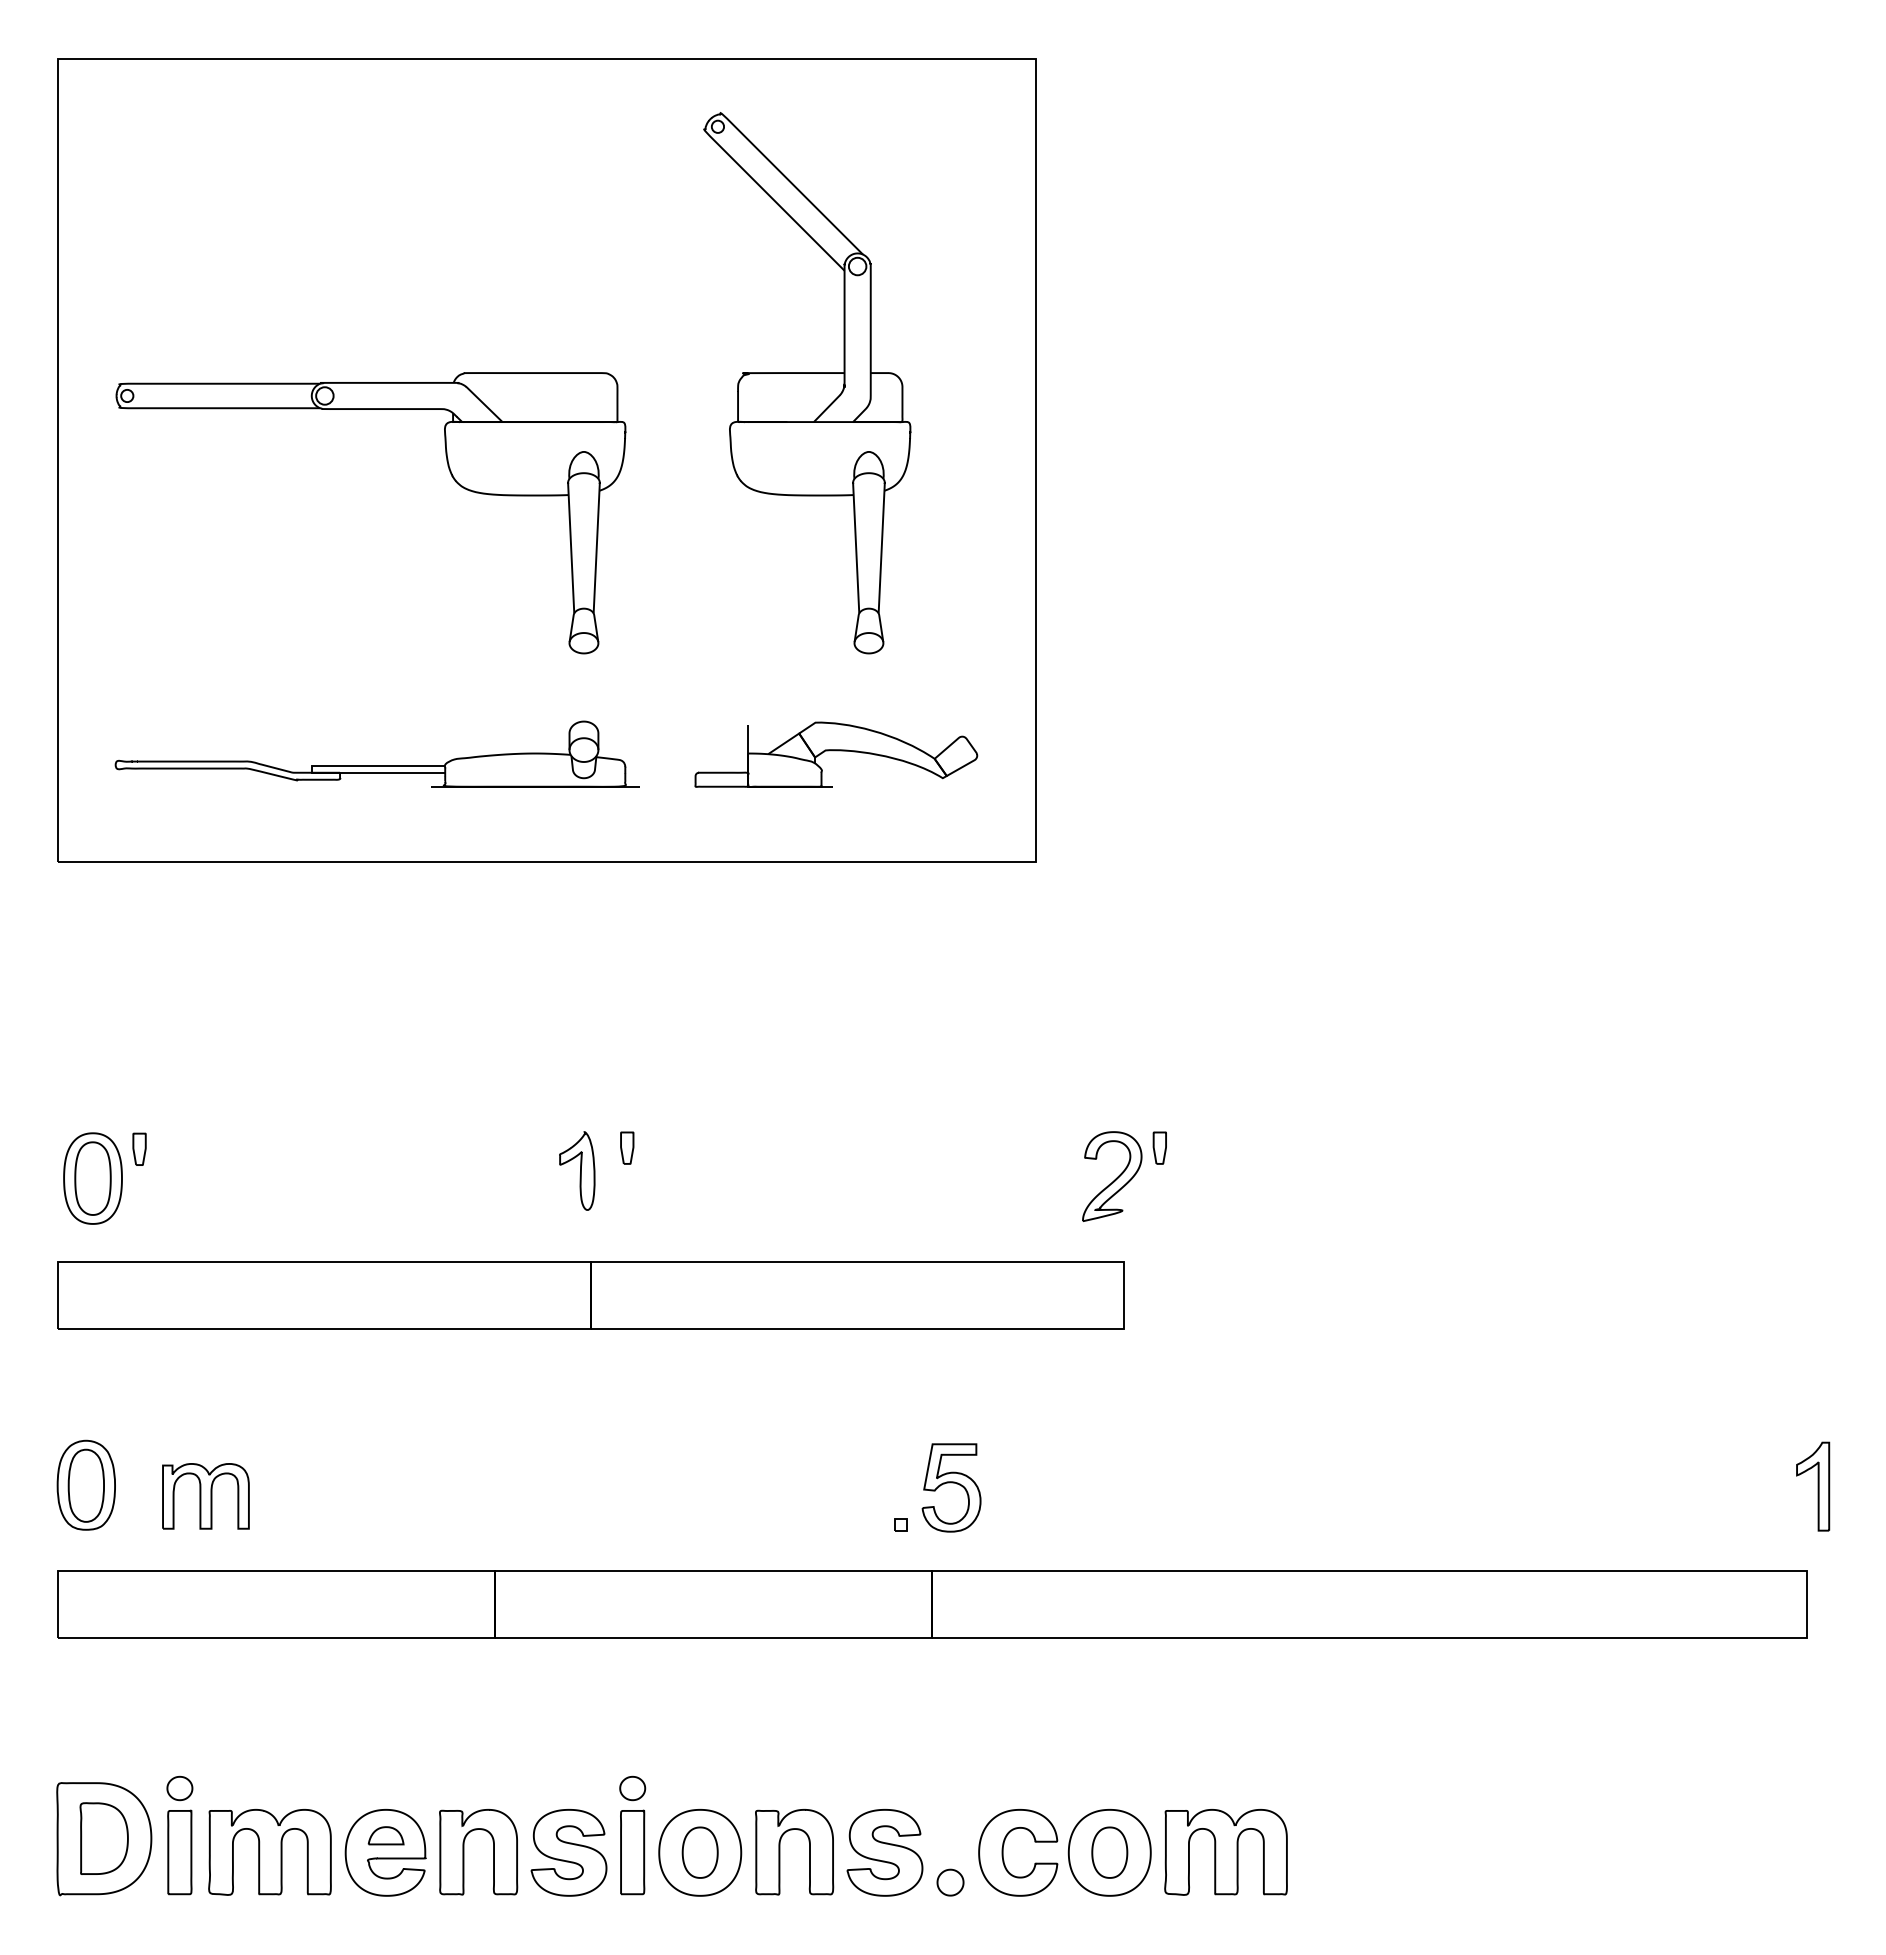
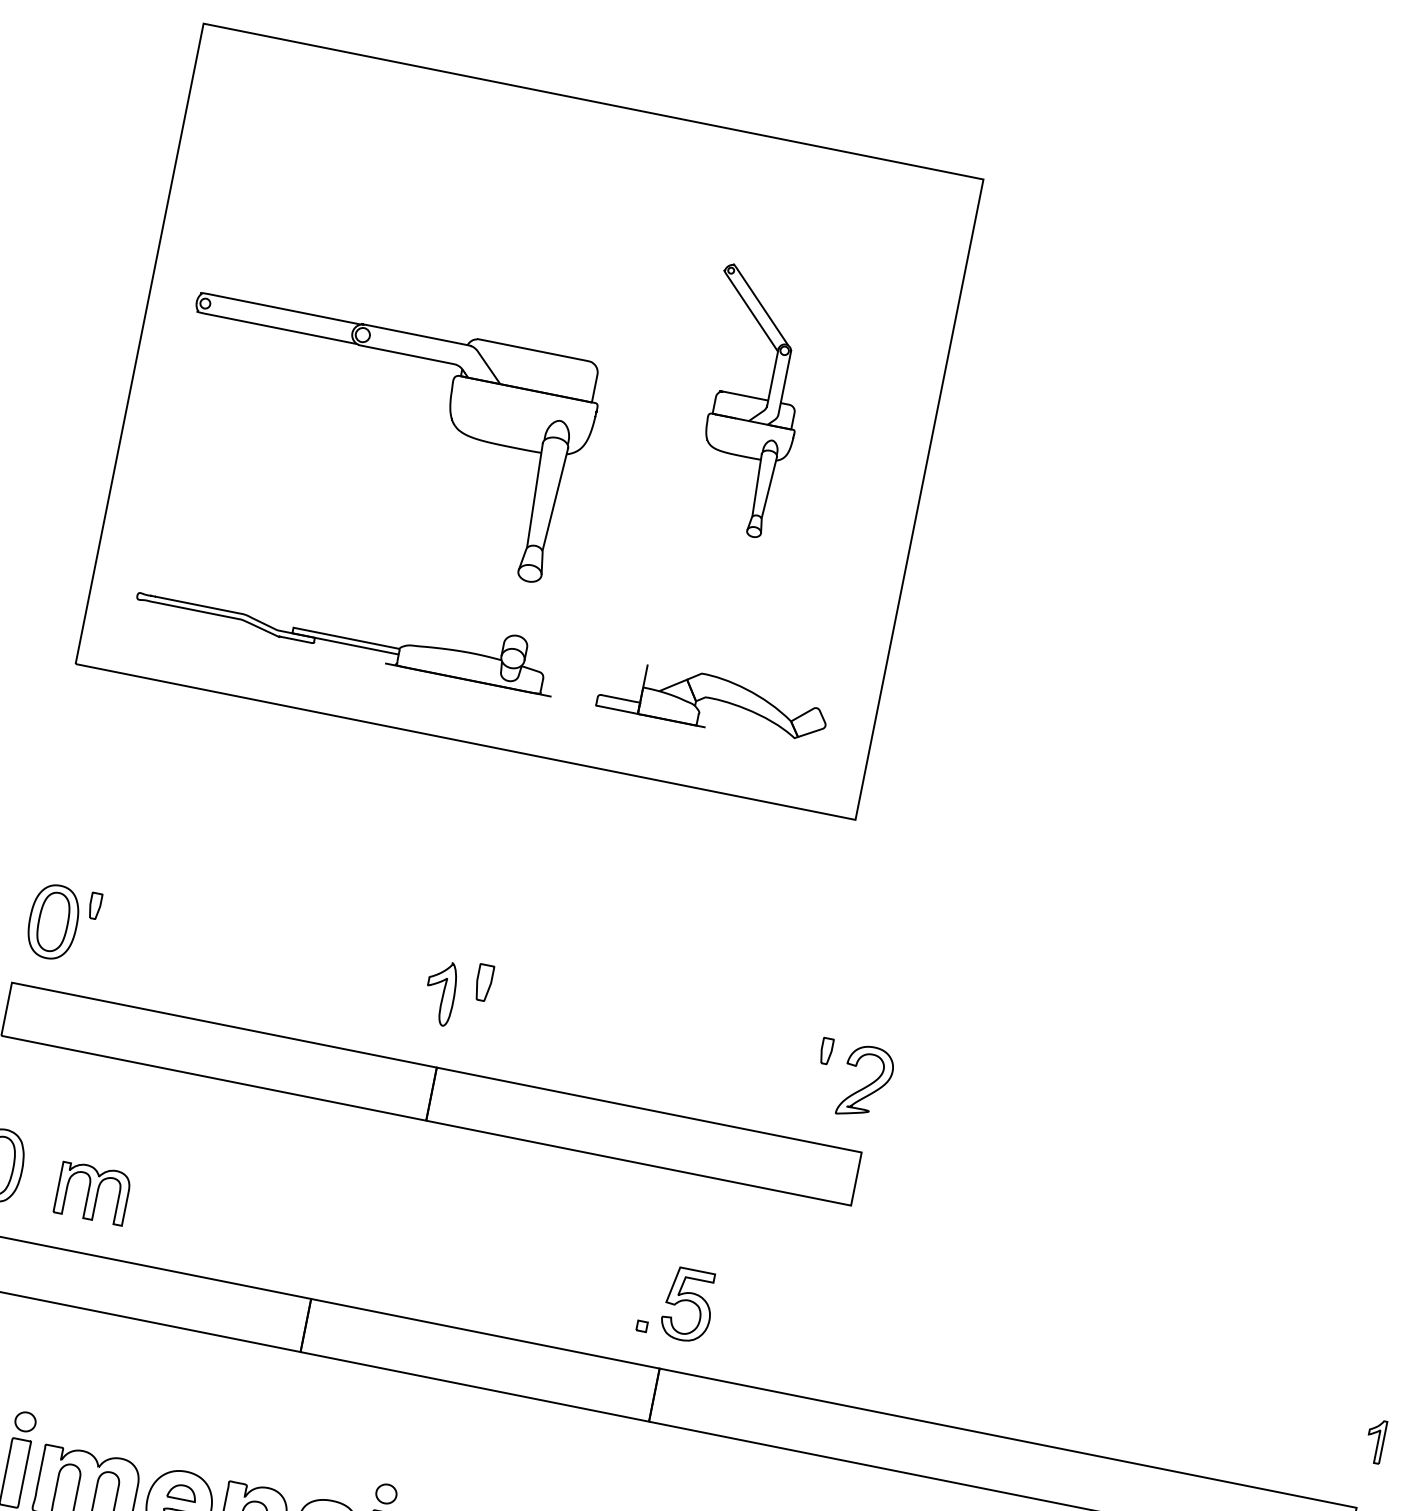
part: (807, 383) -> (749, 402), size x0.6
part: (627, 1147) -> (484, 982), size x1.4
part: (1159, 1147) -> (826, 1050), moved
part: (1813, 1486) -> (1375, 1441), size x0.6

